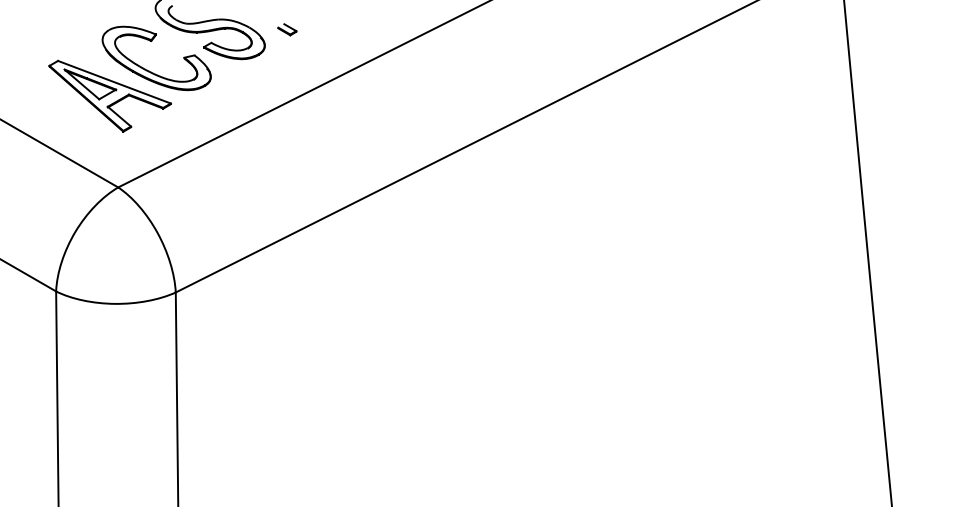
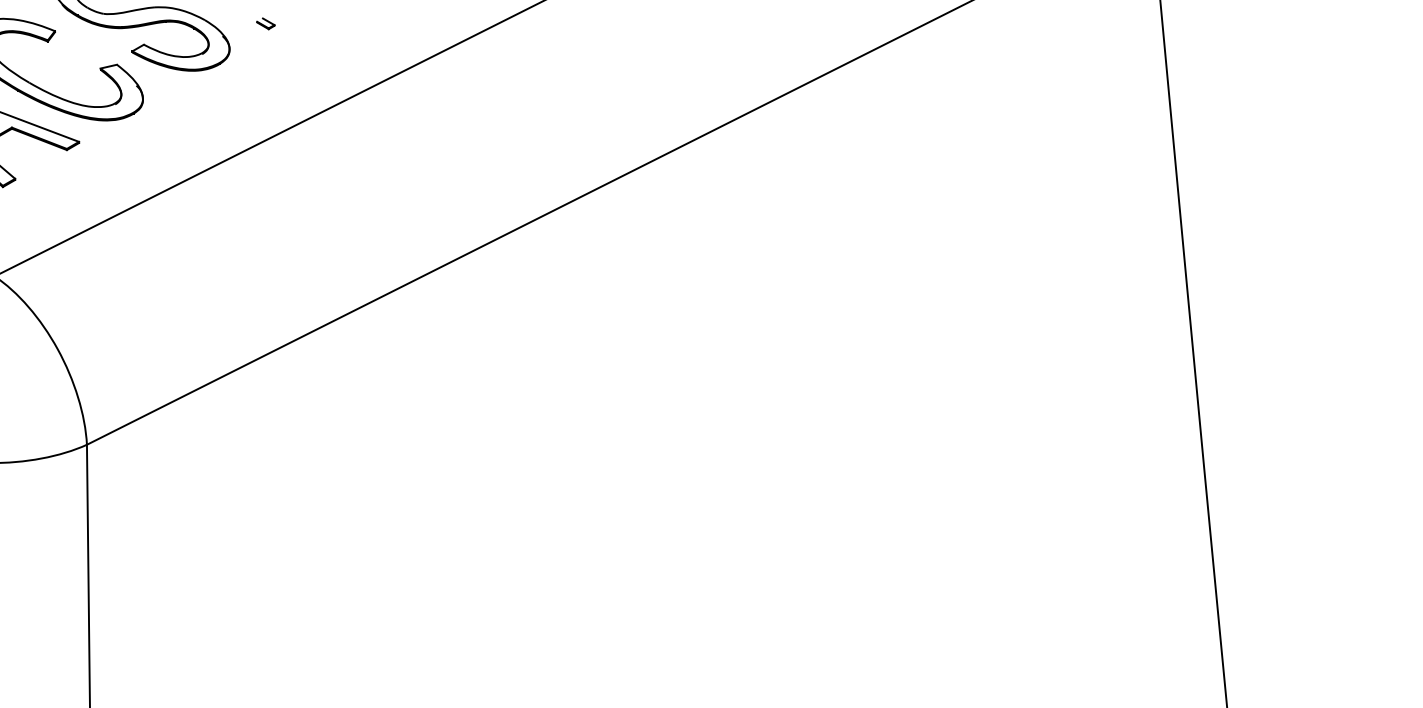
part: (287, 29) -> (266, 23), size x0.6

